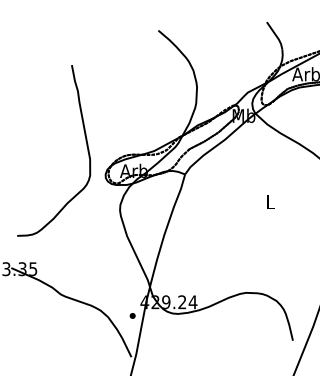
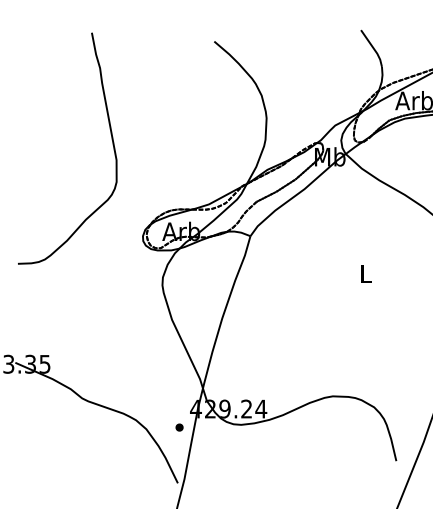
curve: (86, 146) -> (111, 142), moved

